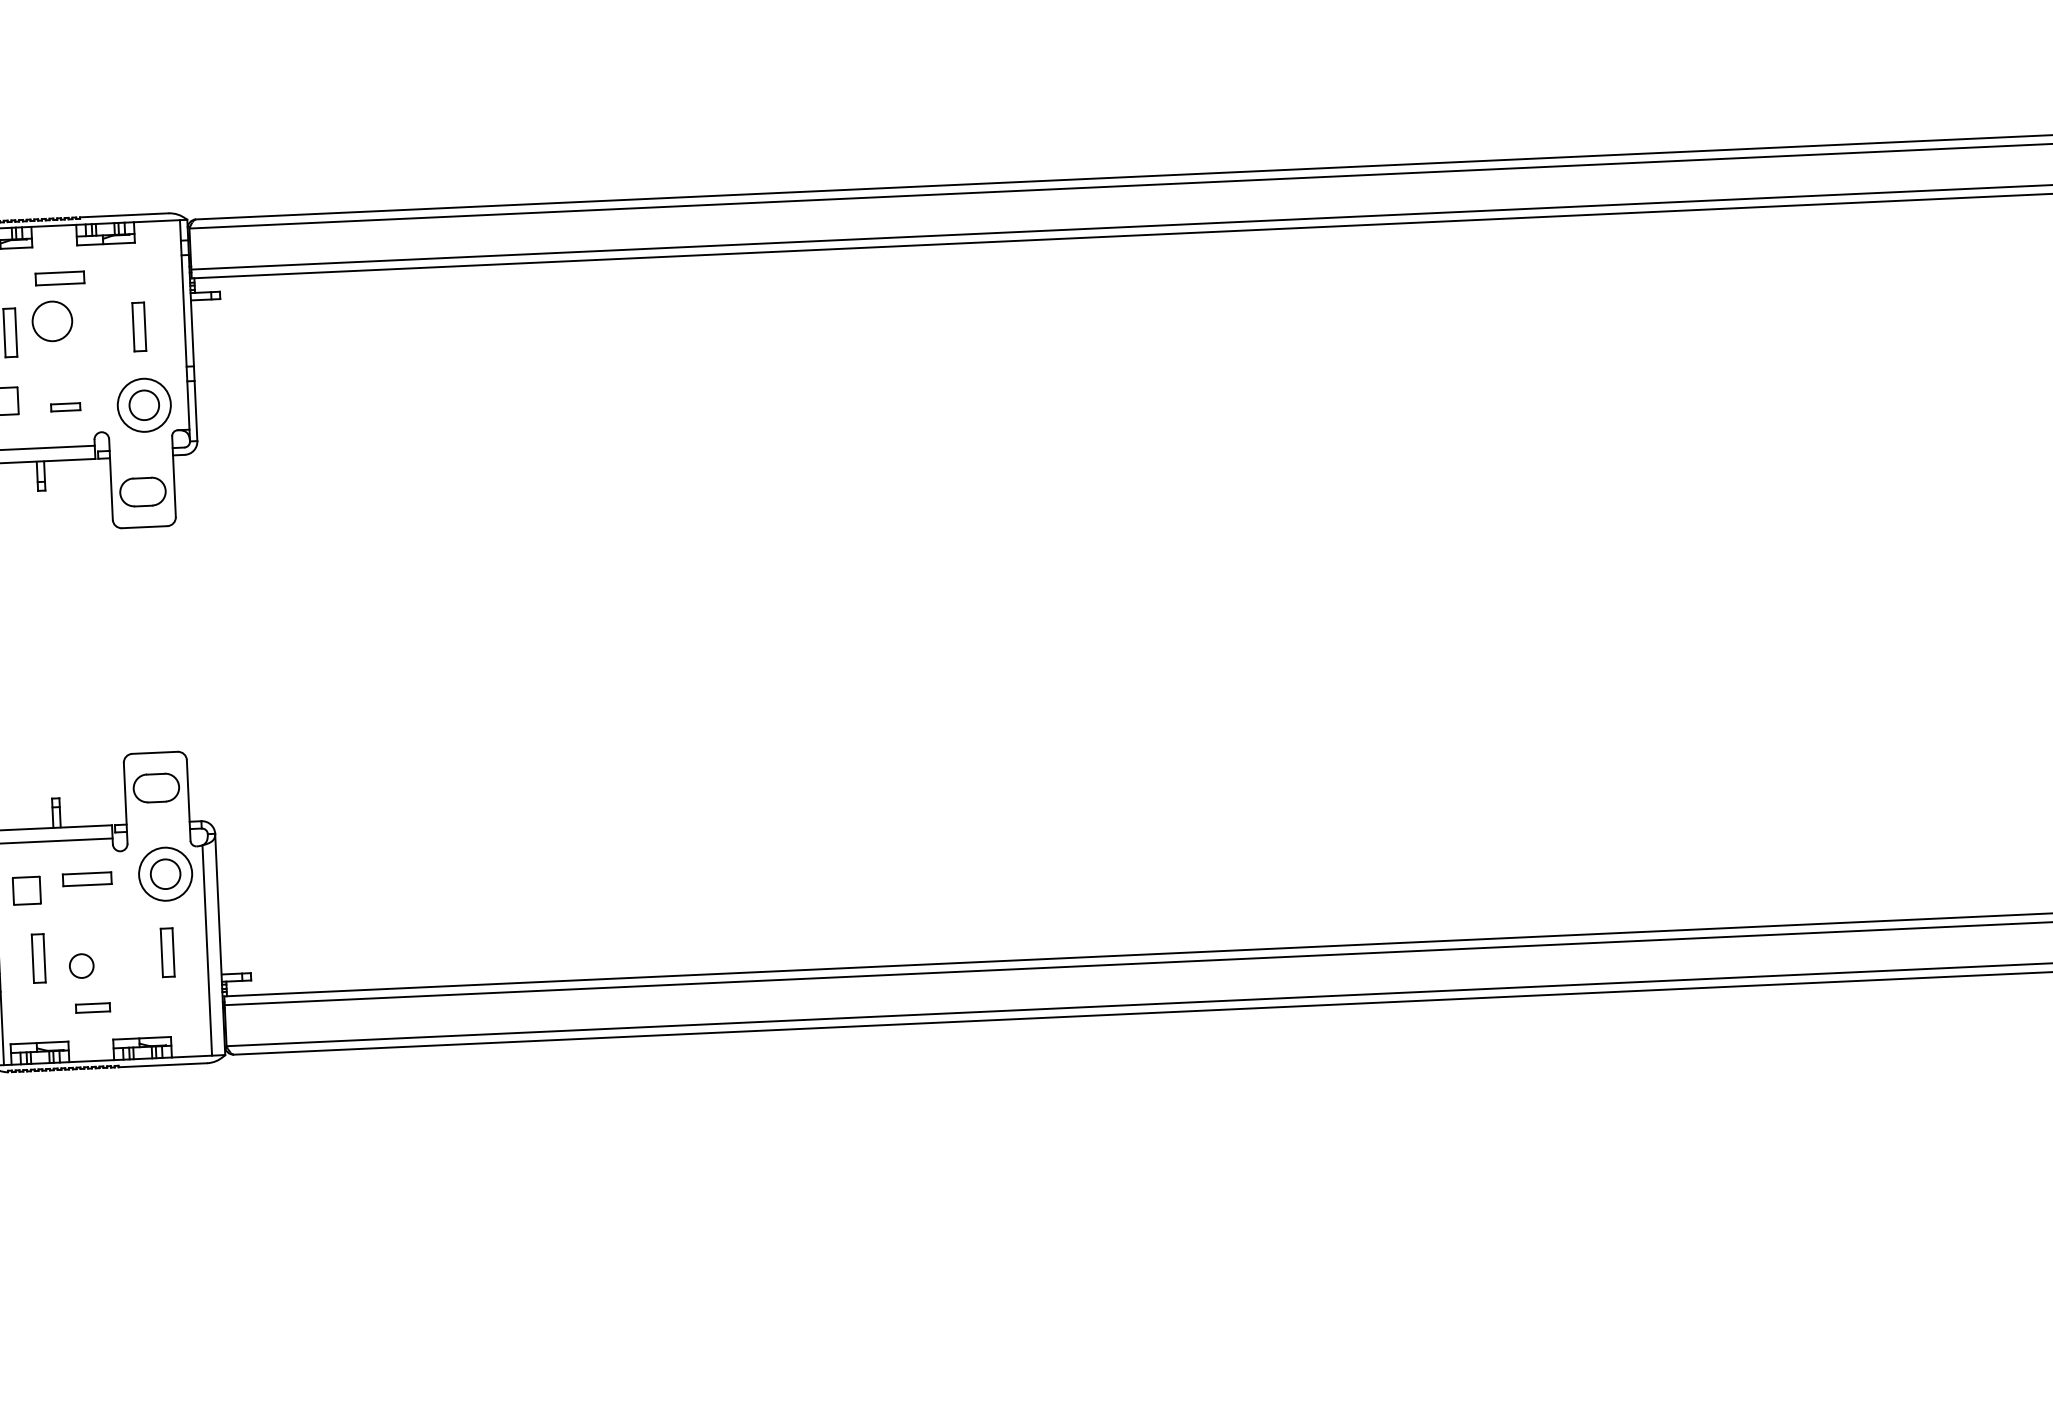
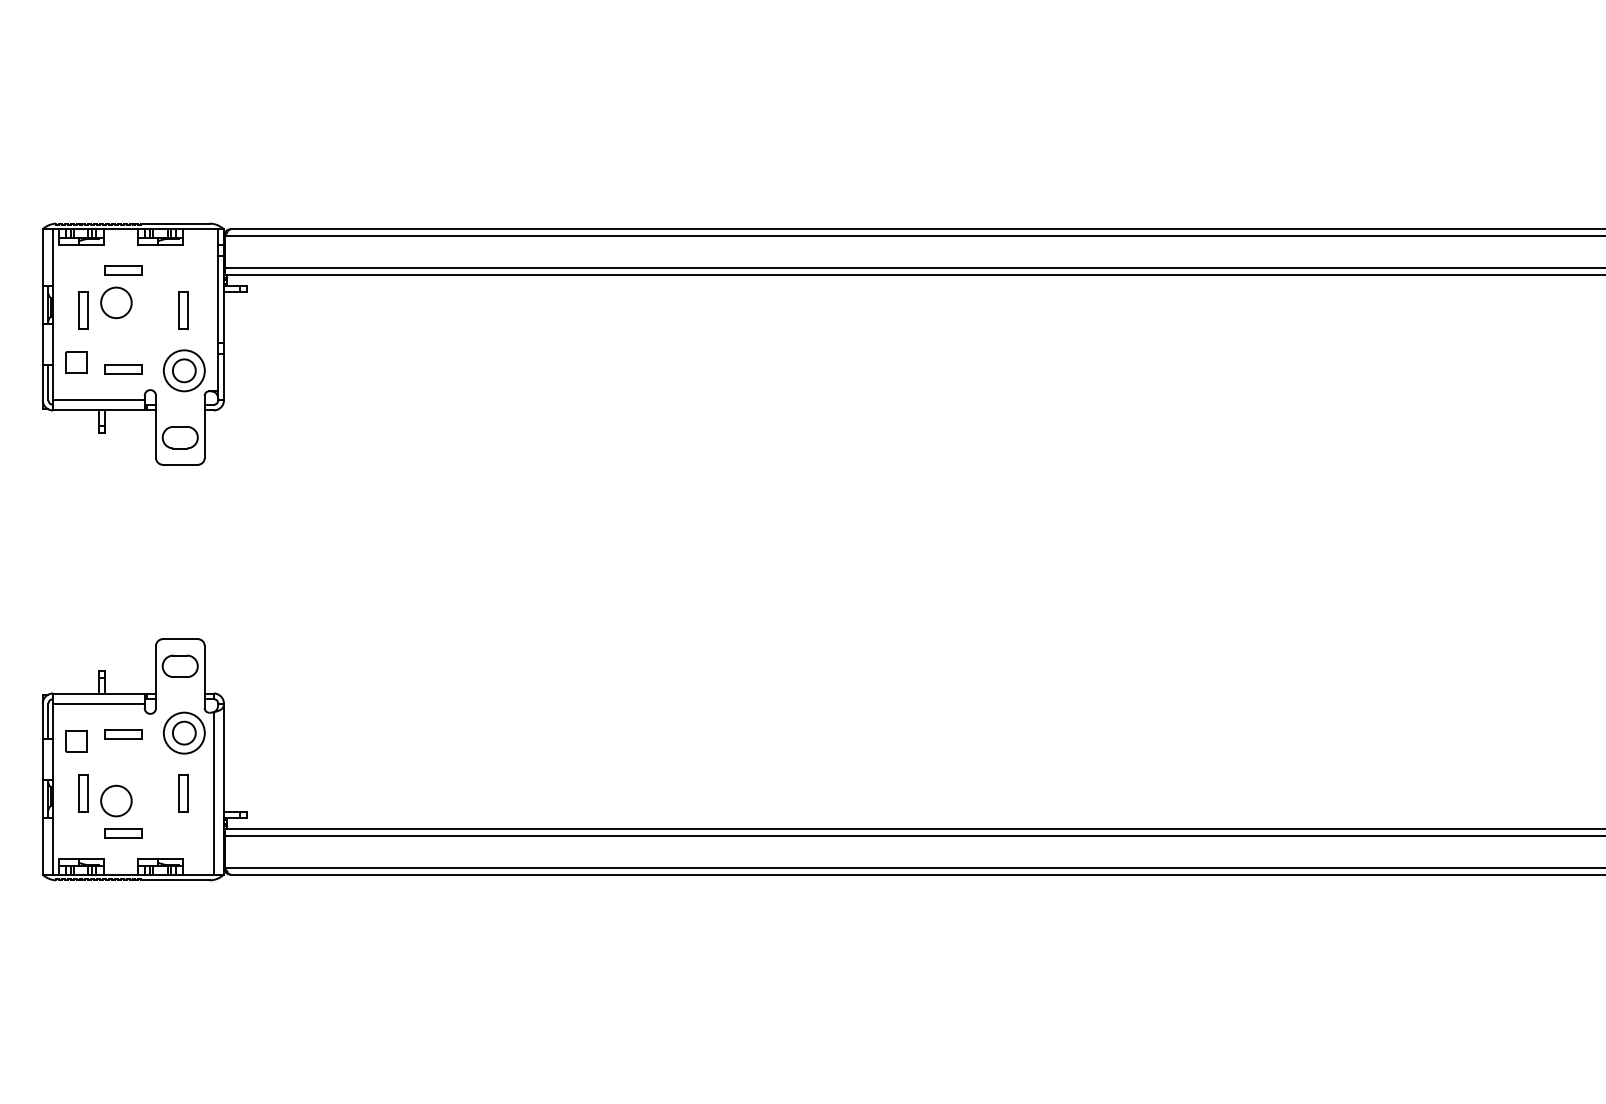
part: (65, 407) -> (123, 369), size x1.67
circle: (81, 965) -> (116, 800), size x1.67
part: (92, 1007) -> (123, 833), size x1.43

